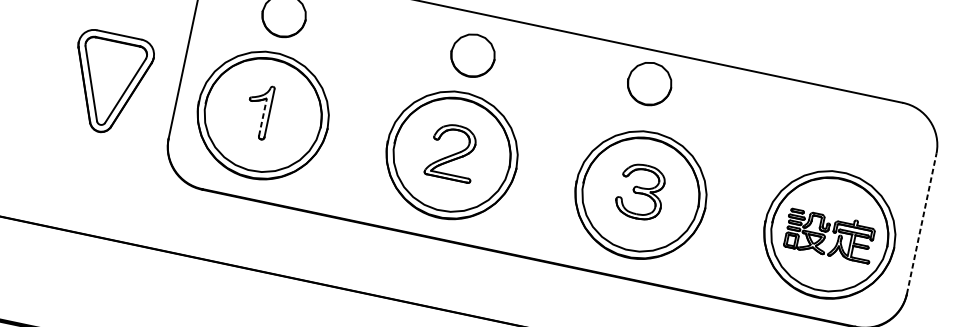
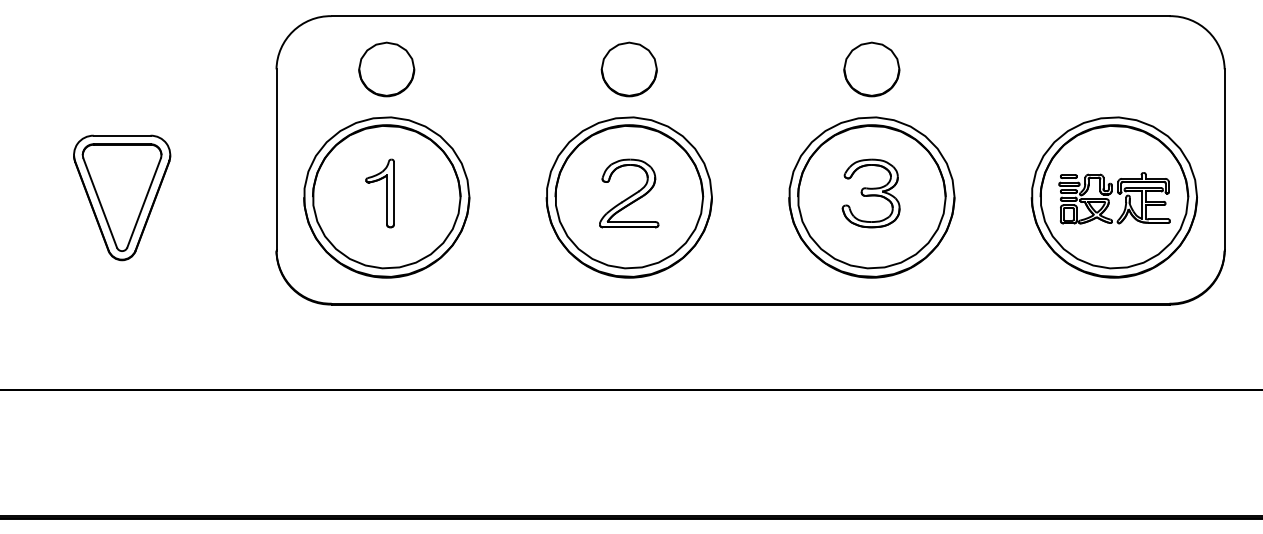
part: (109, 83) -> (122, 197), moved
part: (649, 83) -> (871, 69), moved
line: (262, 117) -> (386, 199), dashed -> solid
line: (921, 223) -> (1224, 159), dashed -> solid

